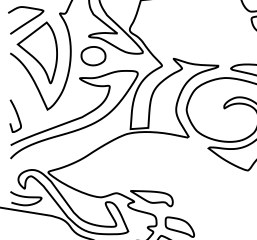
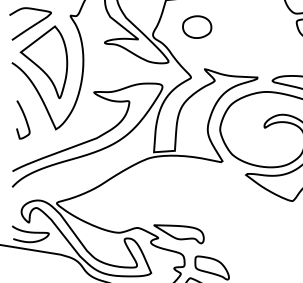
part: (93, 55) -> (197, 26), moved
curve: (16, 114) -> (24, 118), moved

